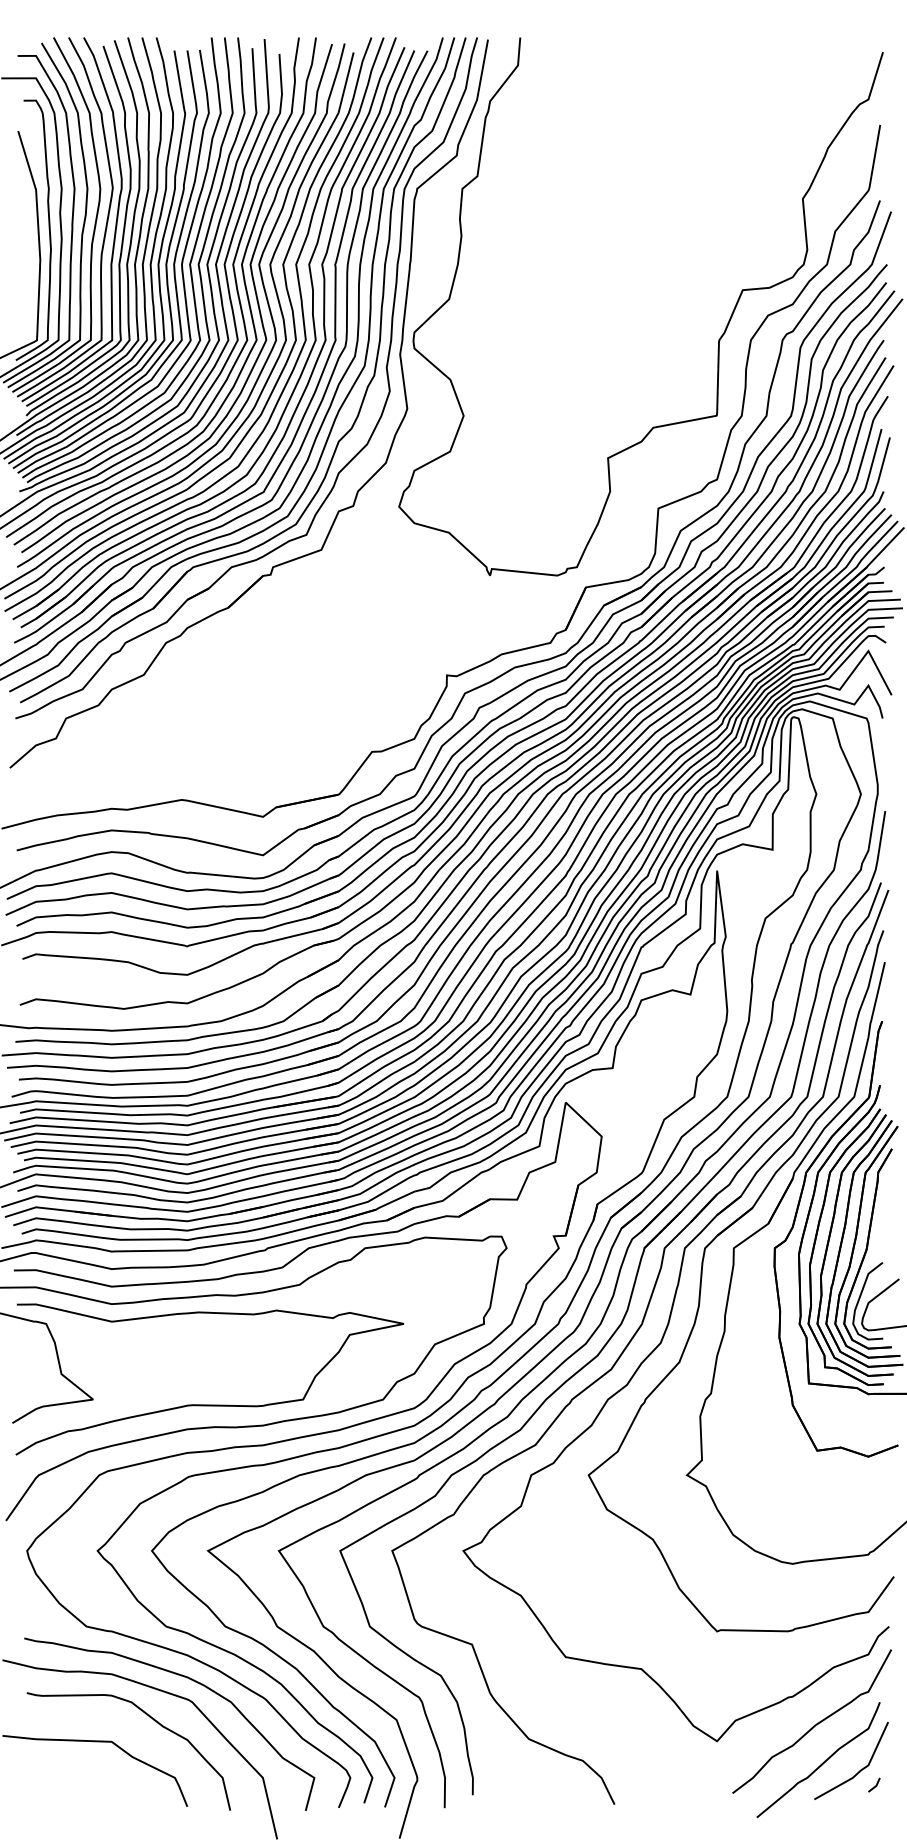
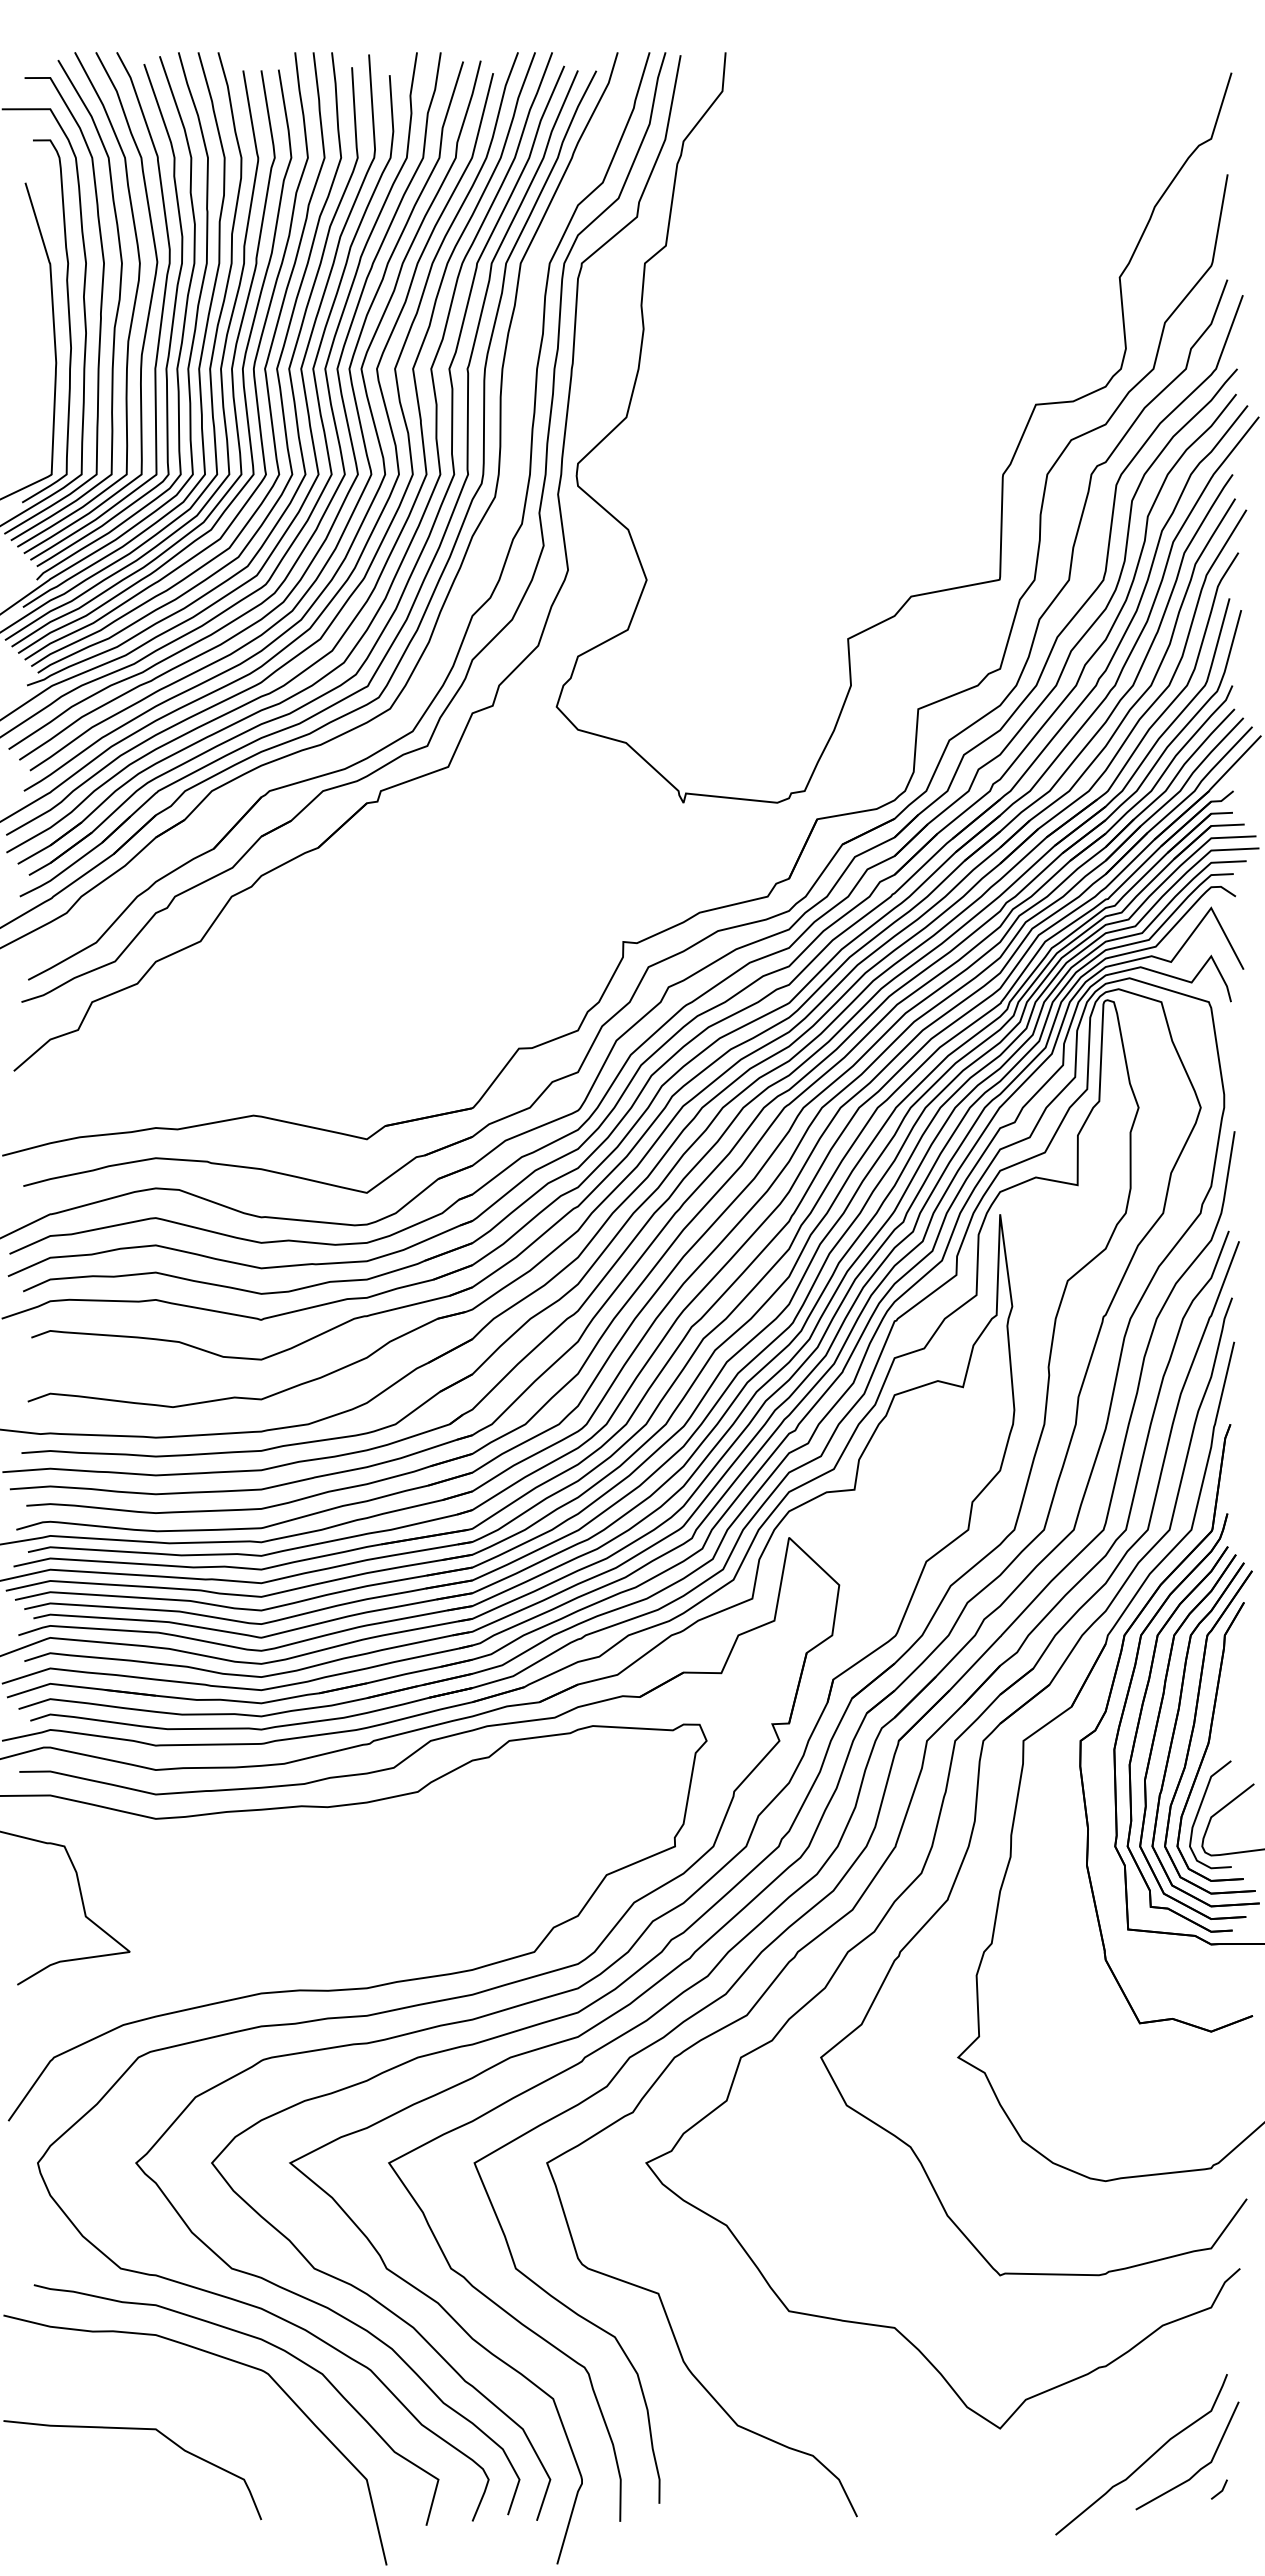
part: (338, 410) -> (471, 572), removed
curve: (209, 1404) -> (292, 1959), removed
curve: (153, 1720) -> (214, 2399), removed
curve: (814, 1724) -> (1136, 2405), removed

